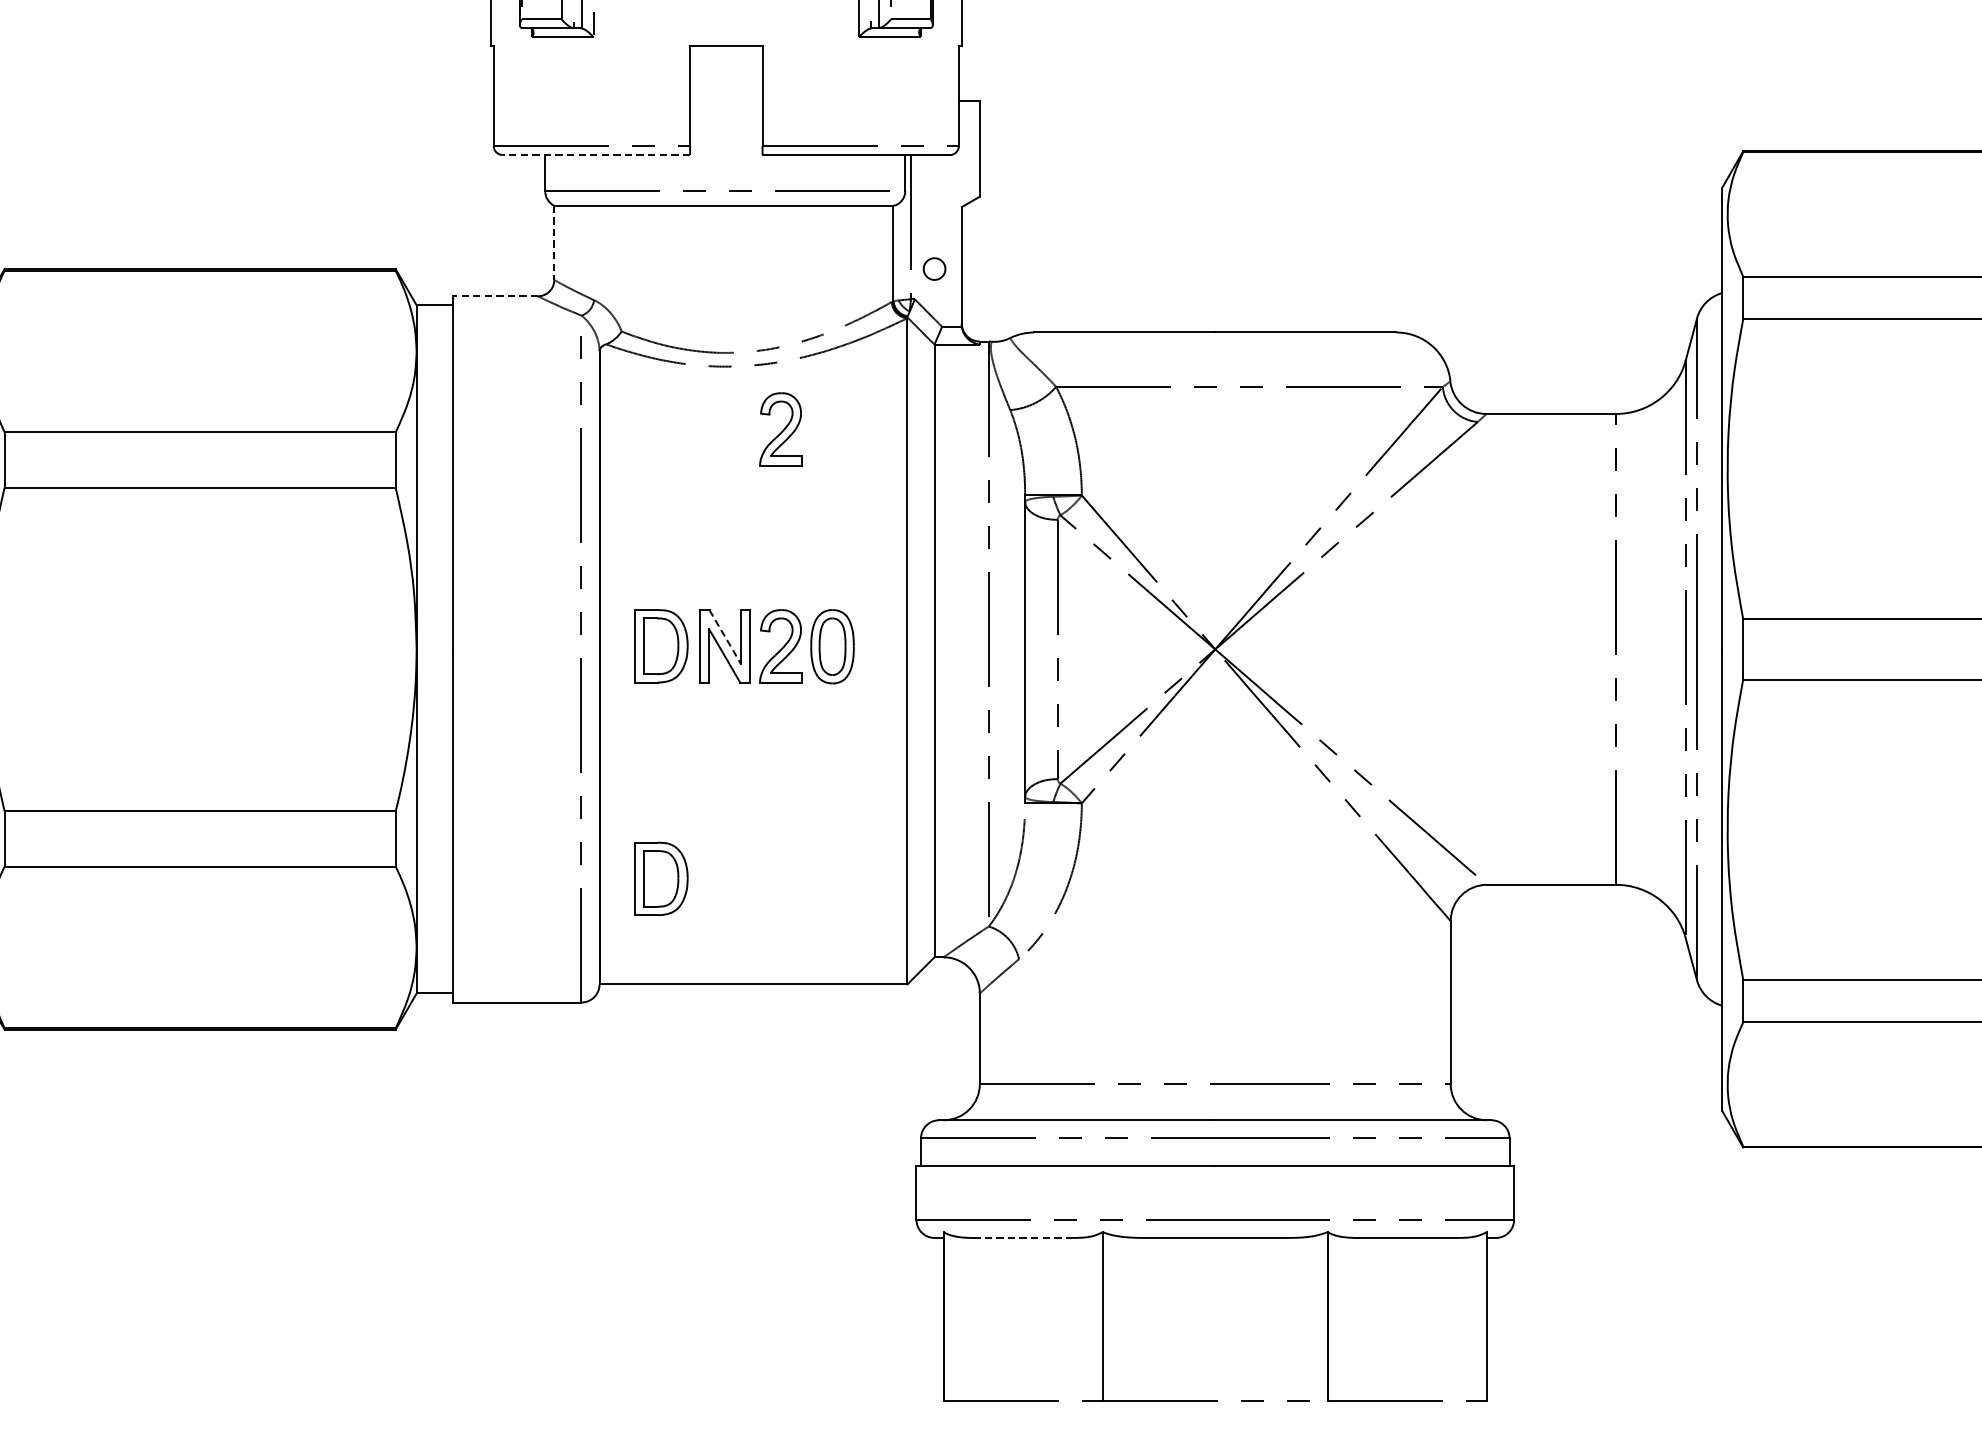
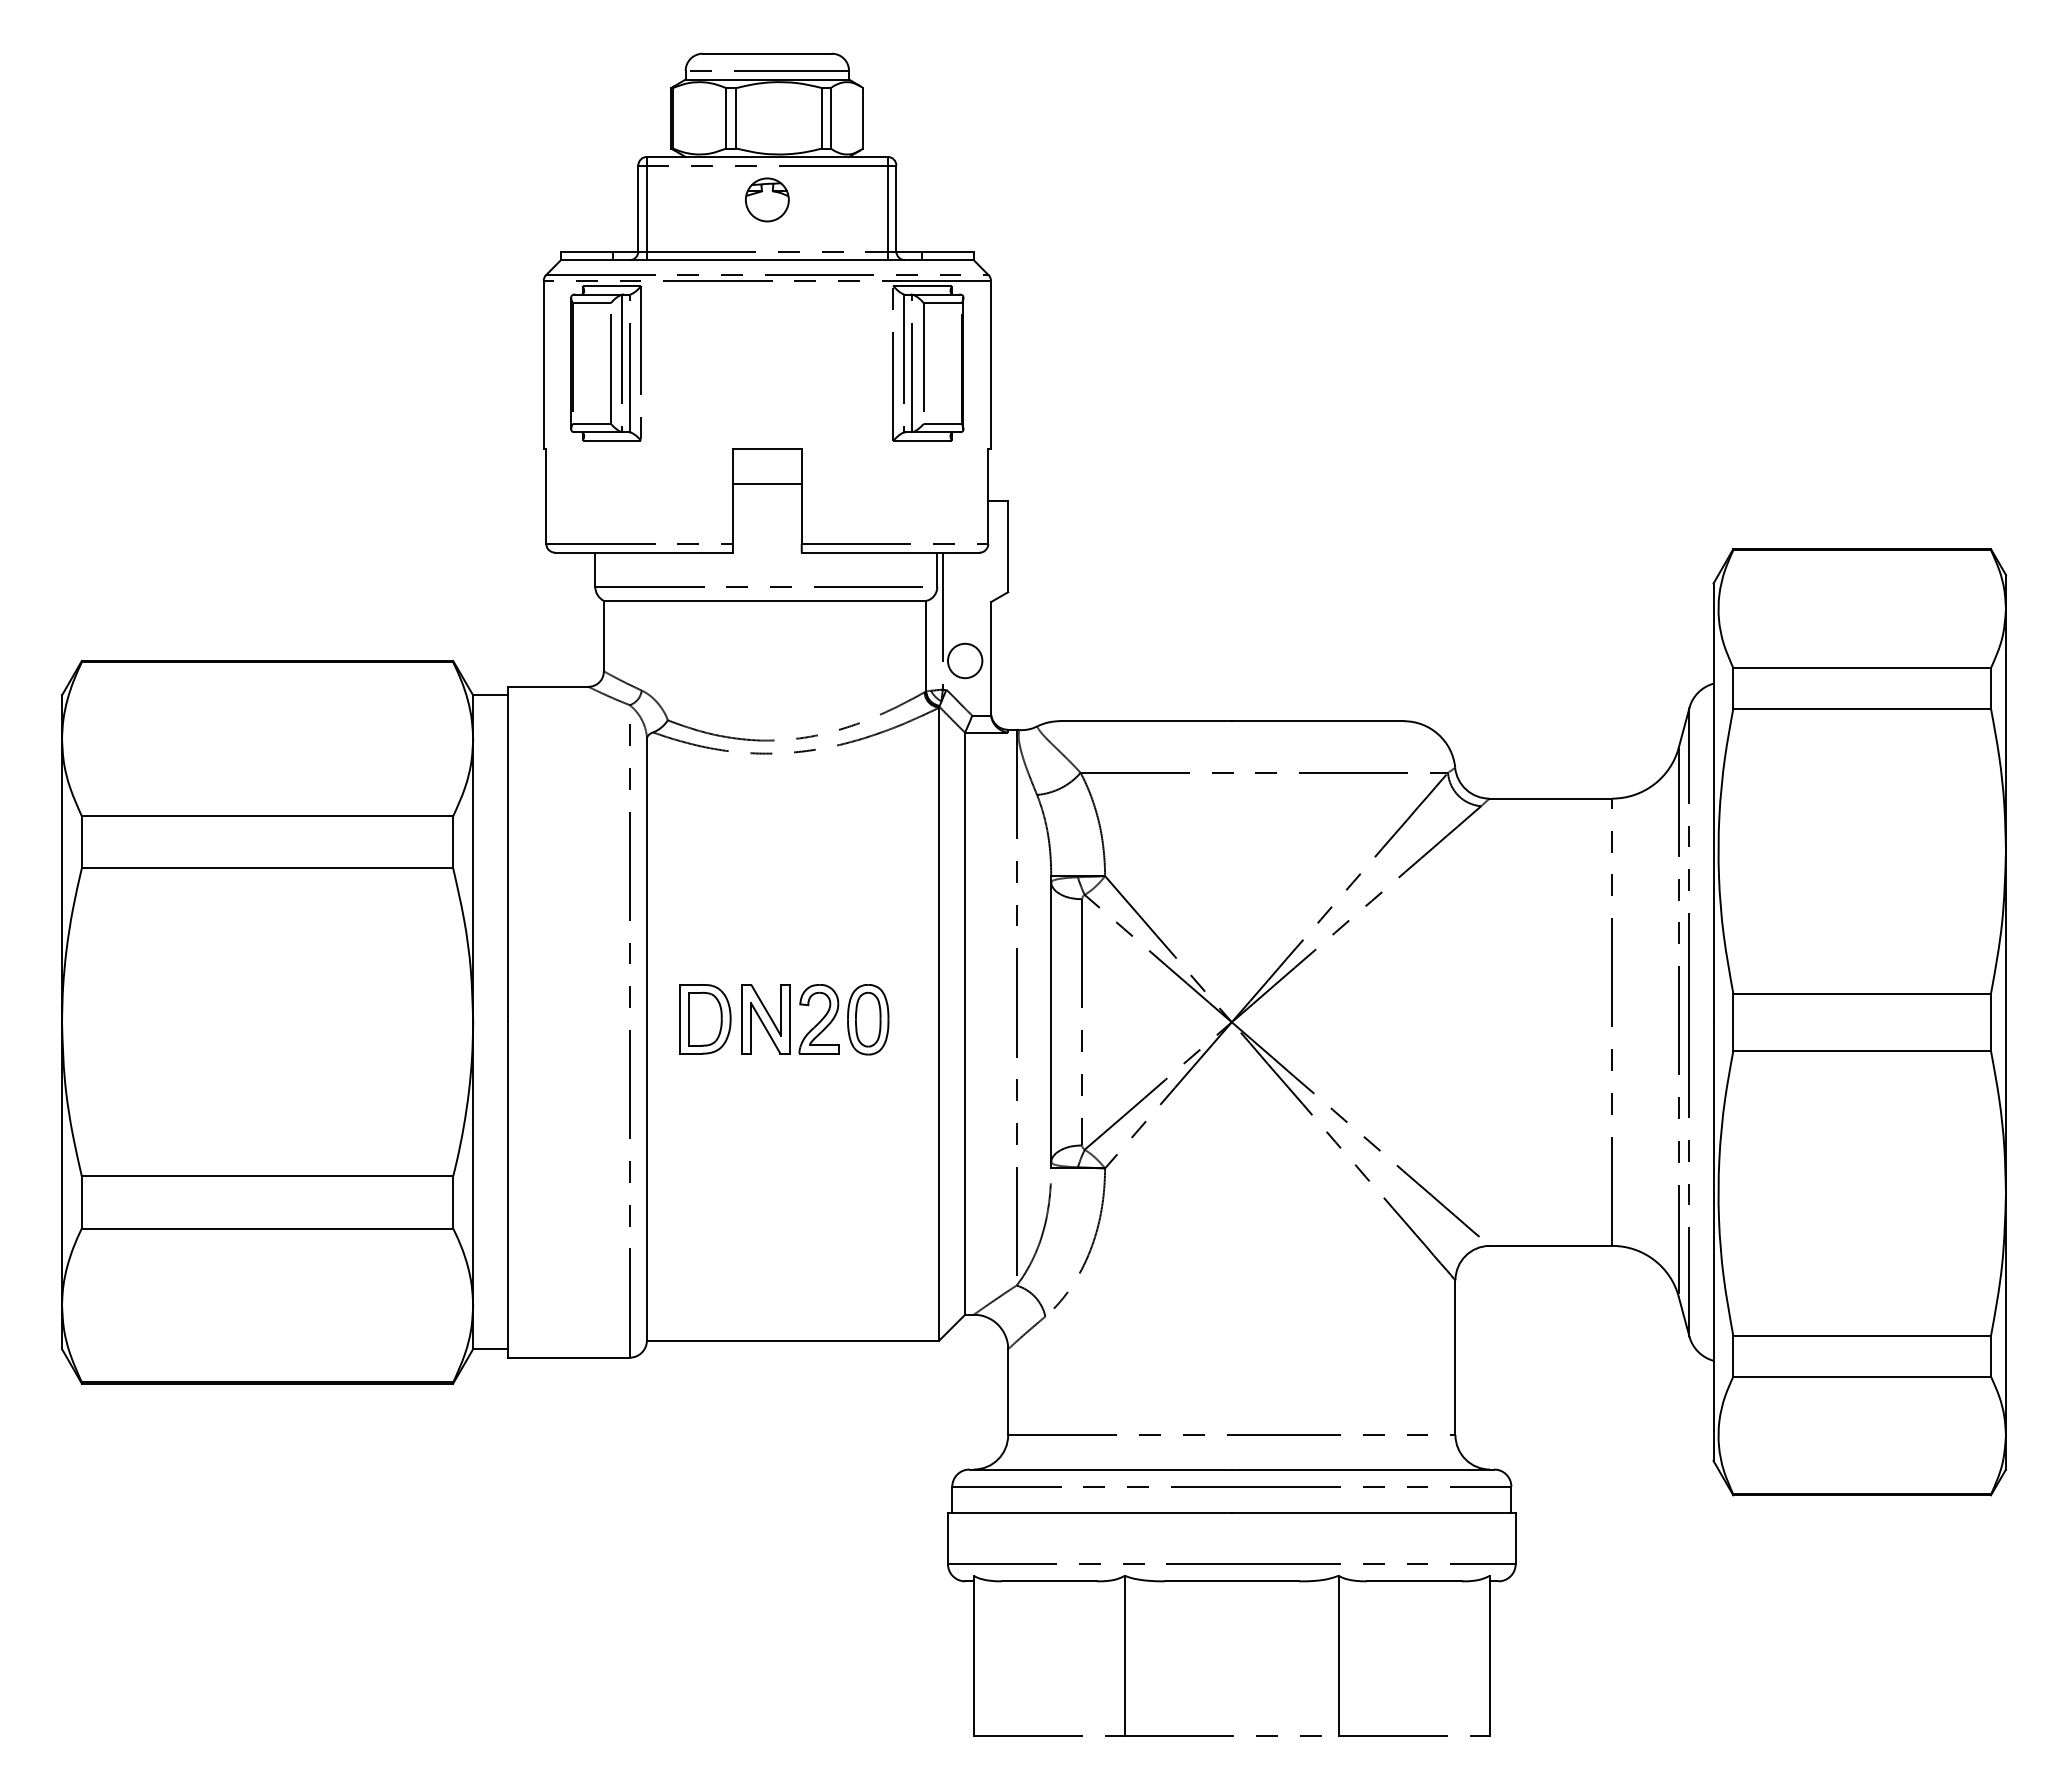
line: (725, 82) -> (766, 483), added
line: (597, 154) -> (644, 552), dashed -> solid
line: (553, 243) -> (603, 636), dashed -> solid
circle: (933, 268) -> (964, 660), size x1.67
line: (495, 295) -> (548, 686), dashed -> solid
part: (780, 429) -> (818, 813), removed
line: (725, 637) -> (766, 1010), dashed -> solid
part: (661, 879) -> (705, 1240), removed
line: (1022, 1238) -> (1048, 1581), dashed -> solid

